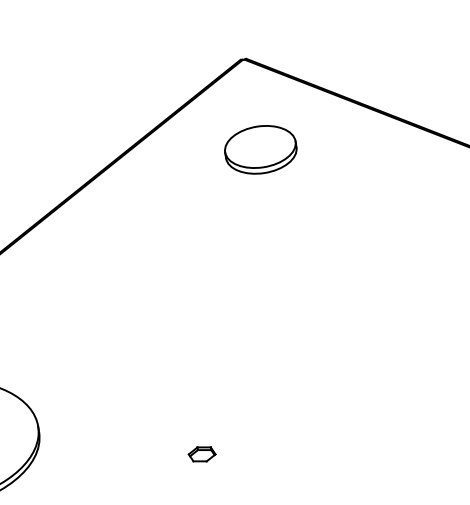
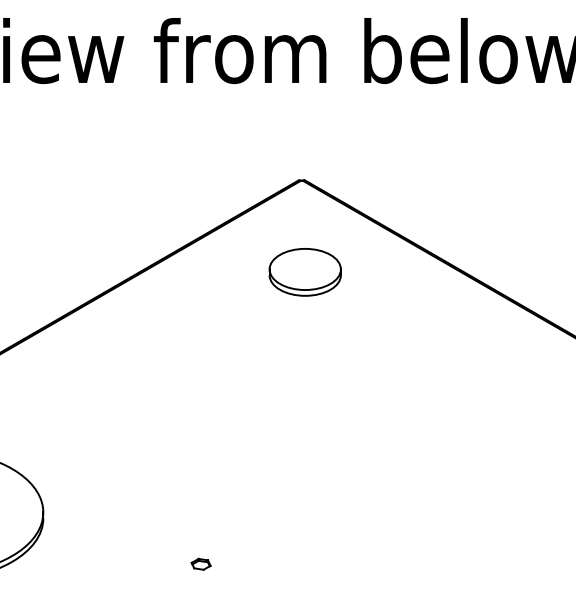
part: (201, 453) -> (200, 563), size x0.71

